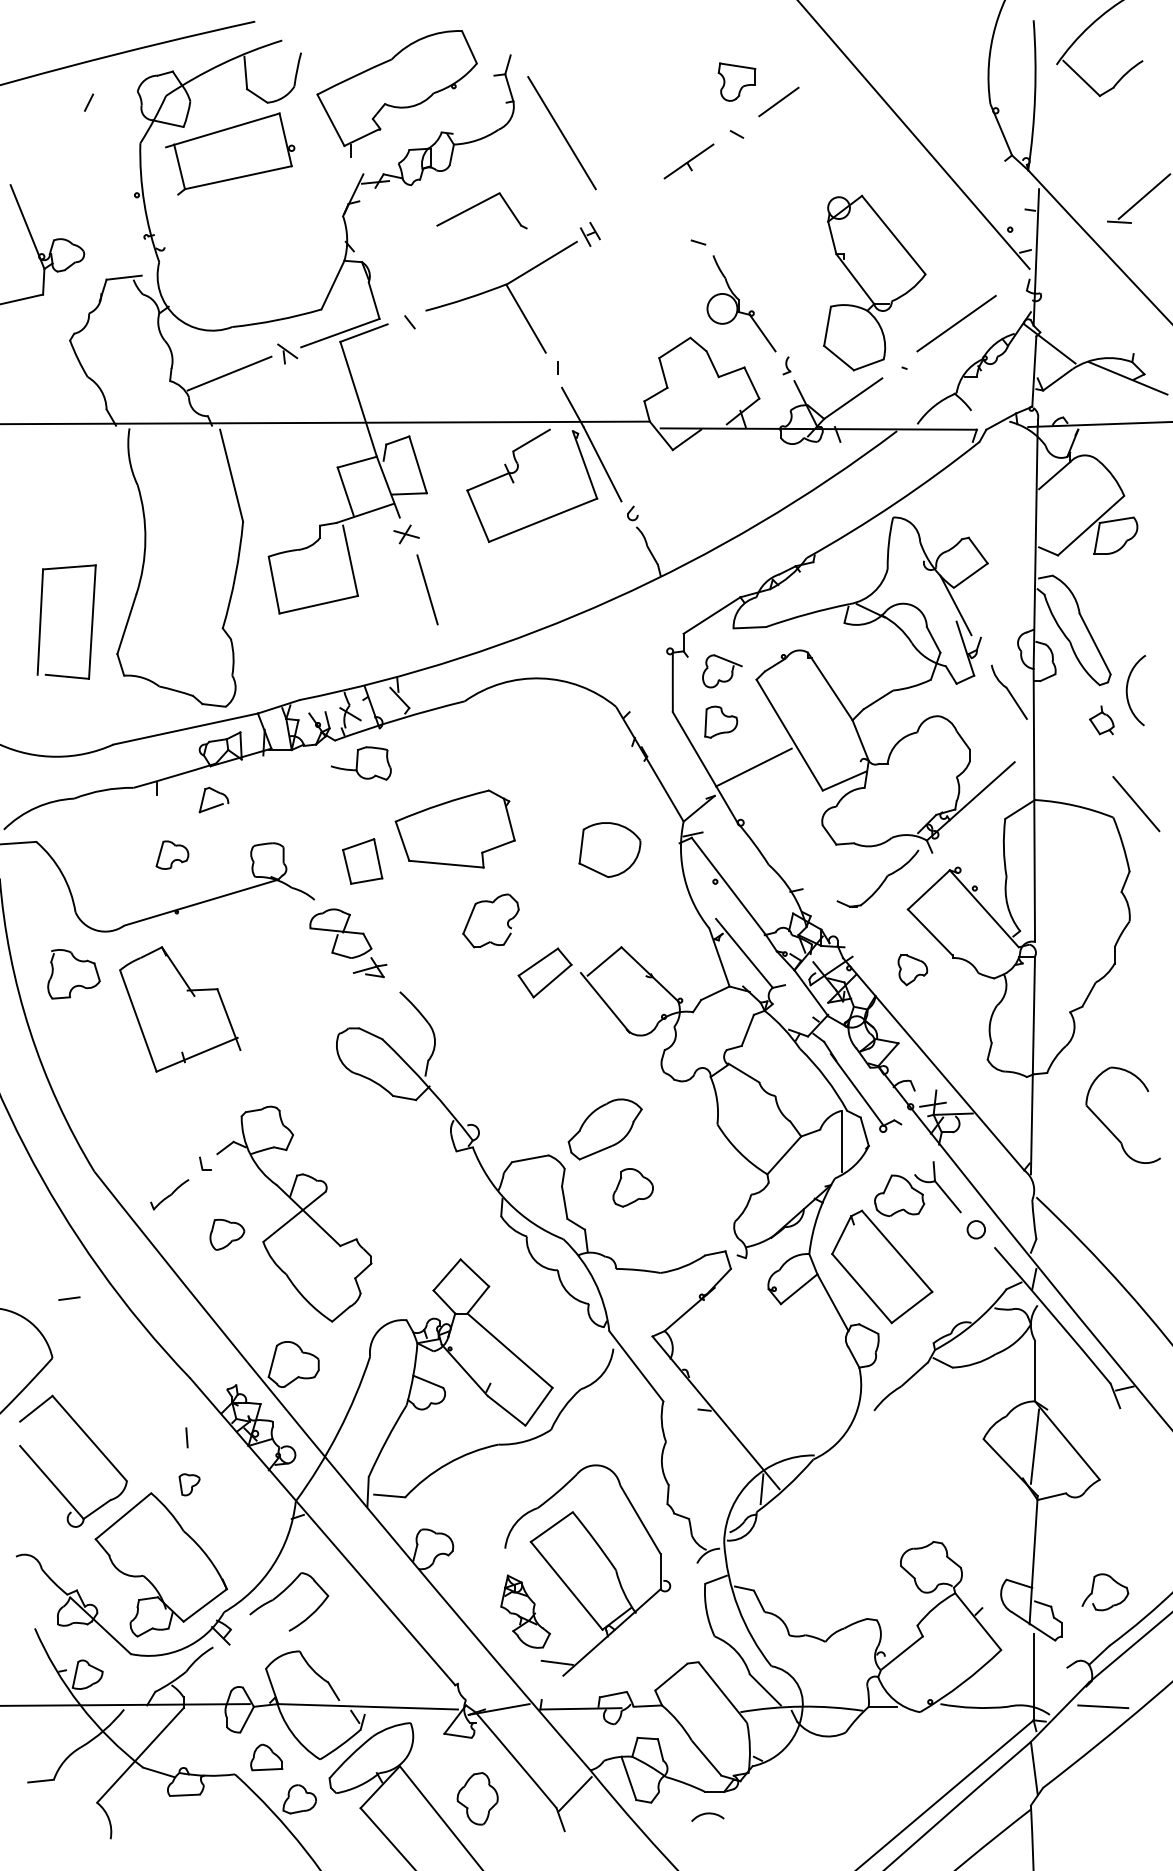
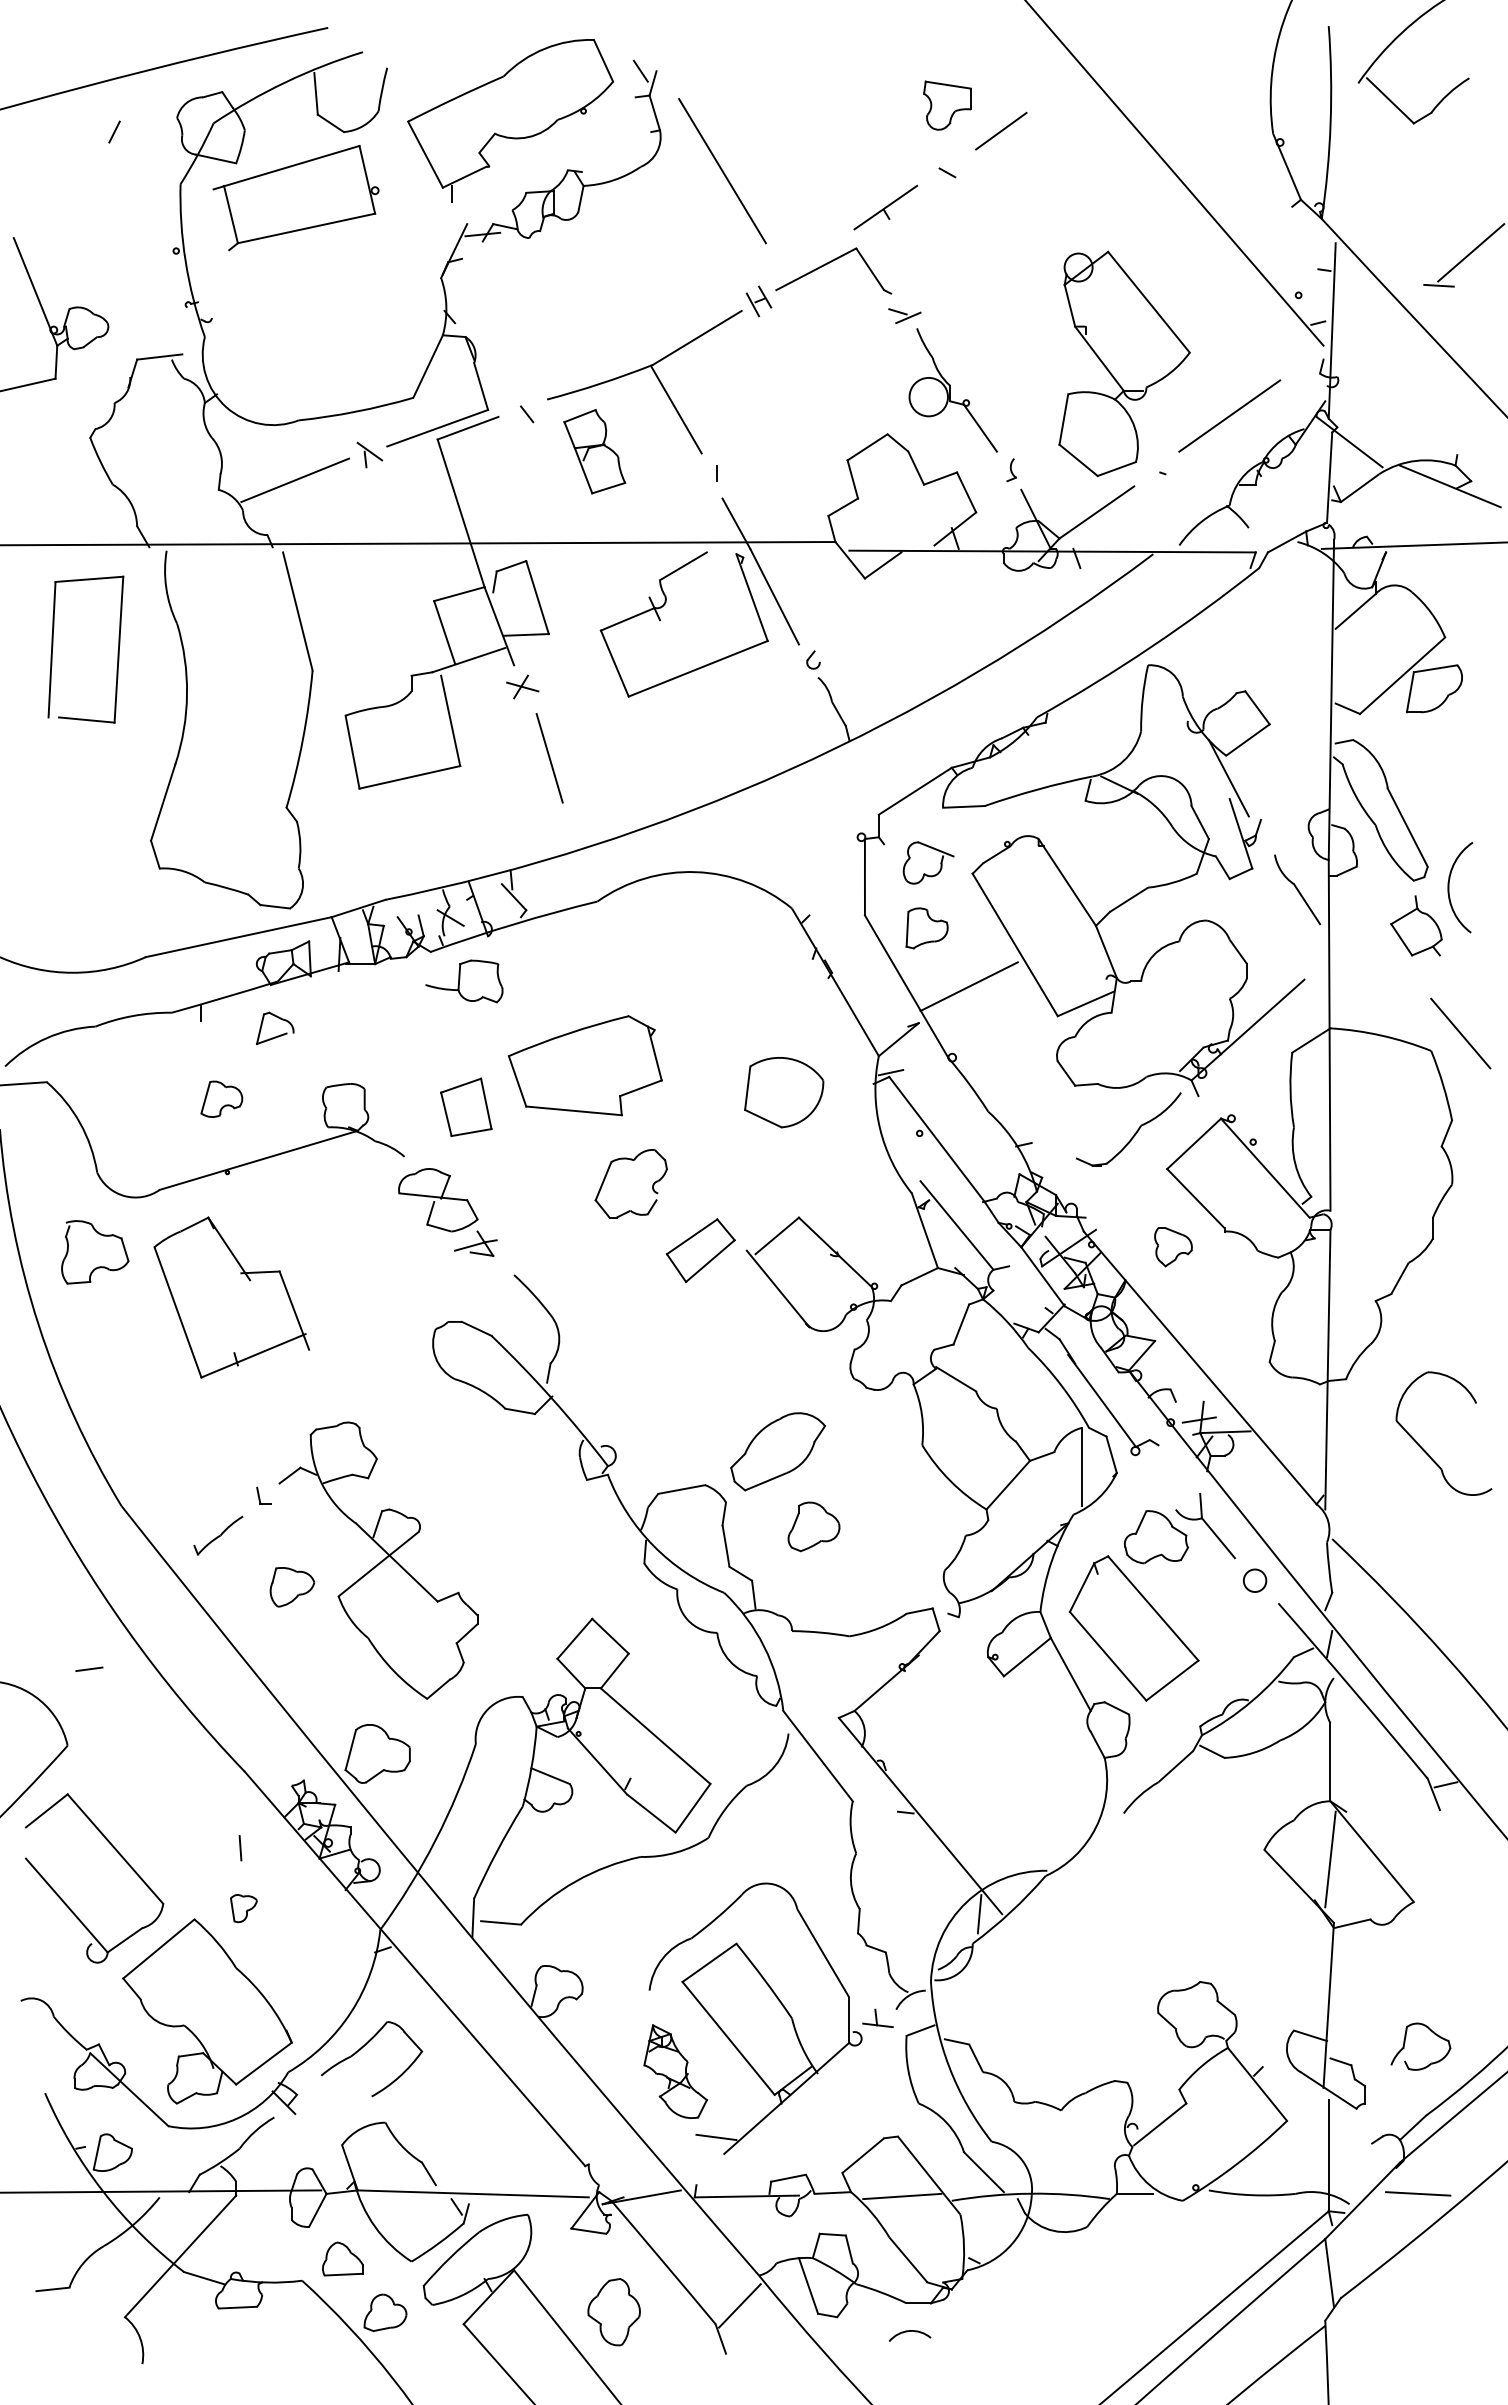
line: (498, 54) -> (640, 70), added
part: (478, 204) -> (829, 263), moved
line: (706, 246) -> (908, 317), added
part: (462, 351) -> (594, 451), added
part: (41, 620) -> (53, 647), moved
part: (1101, 719) -> (1416, 925), size x1.67
part: (682, 1569) -> (877, 2017), added
line: (702, 1708) -> (902, 2196), added

